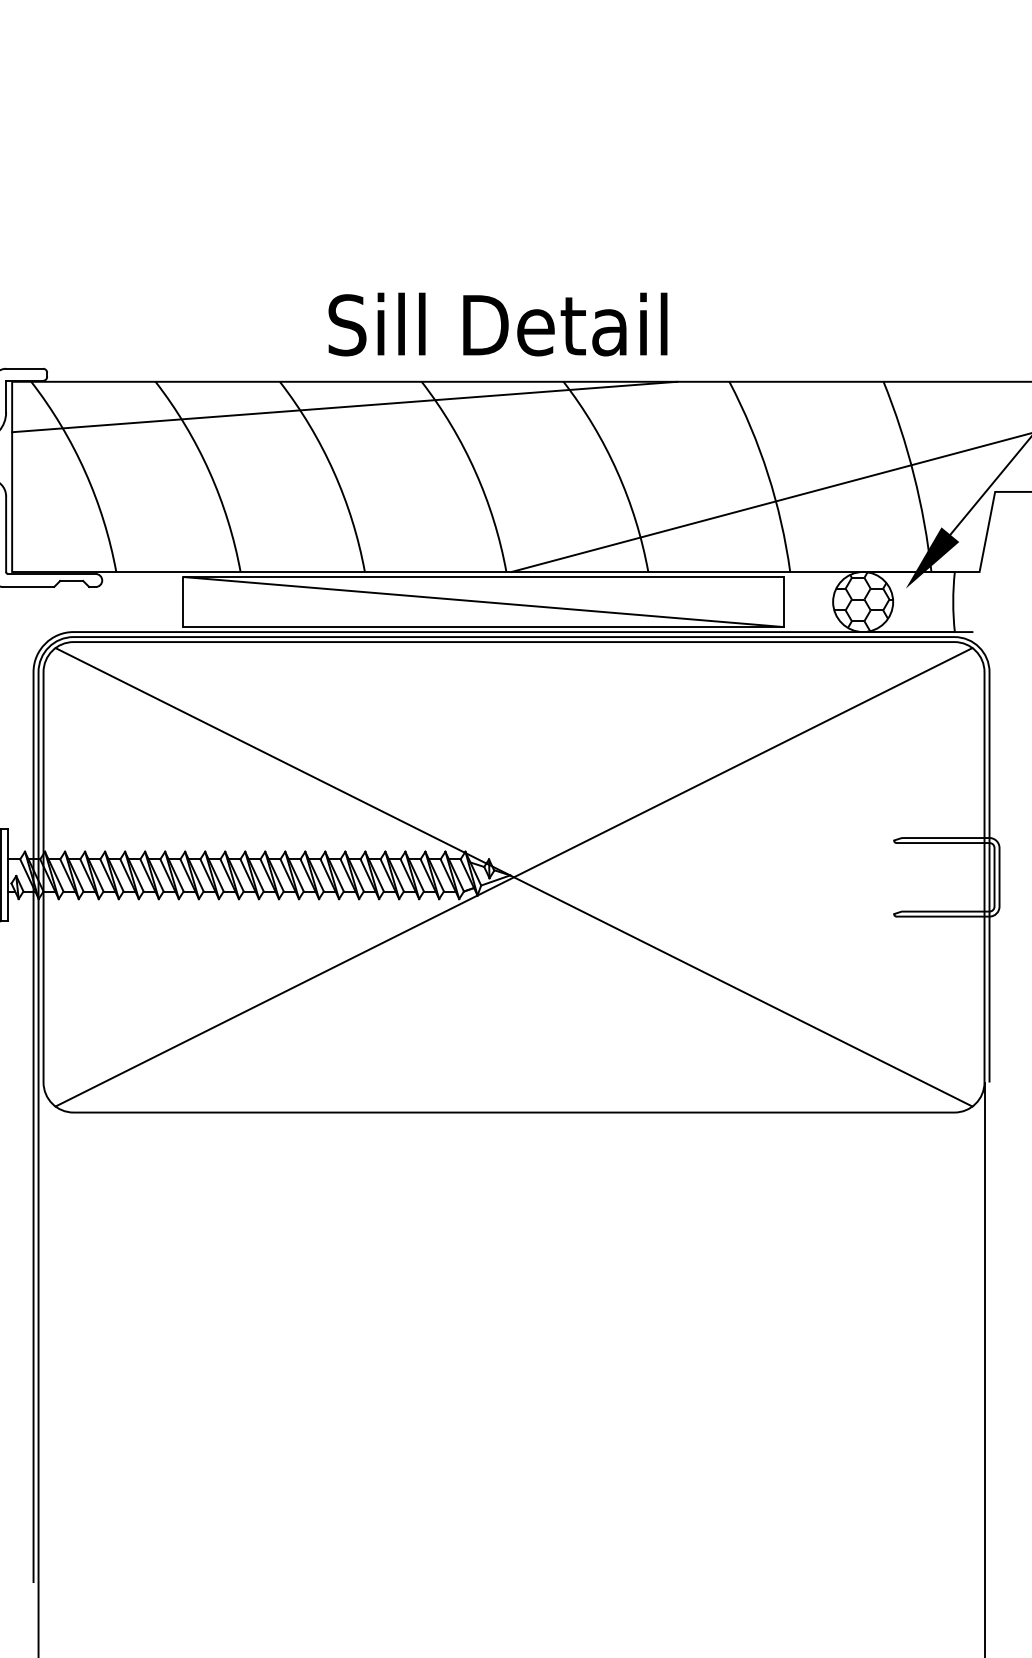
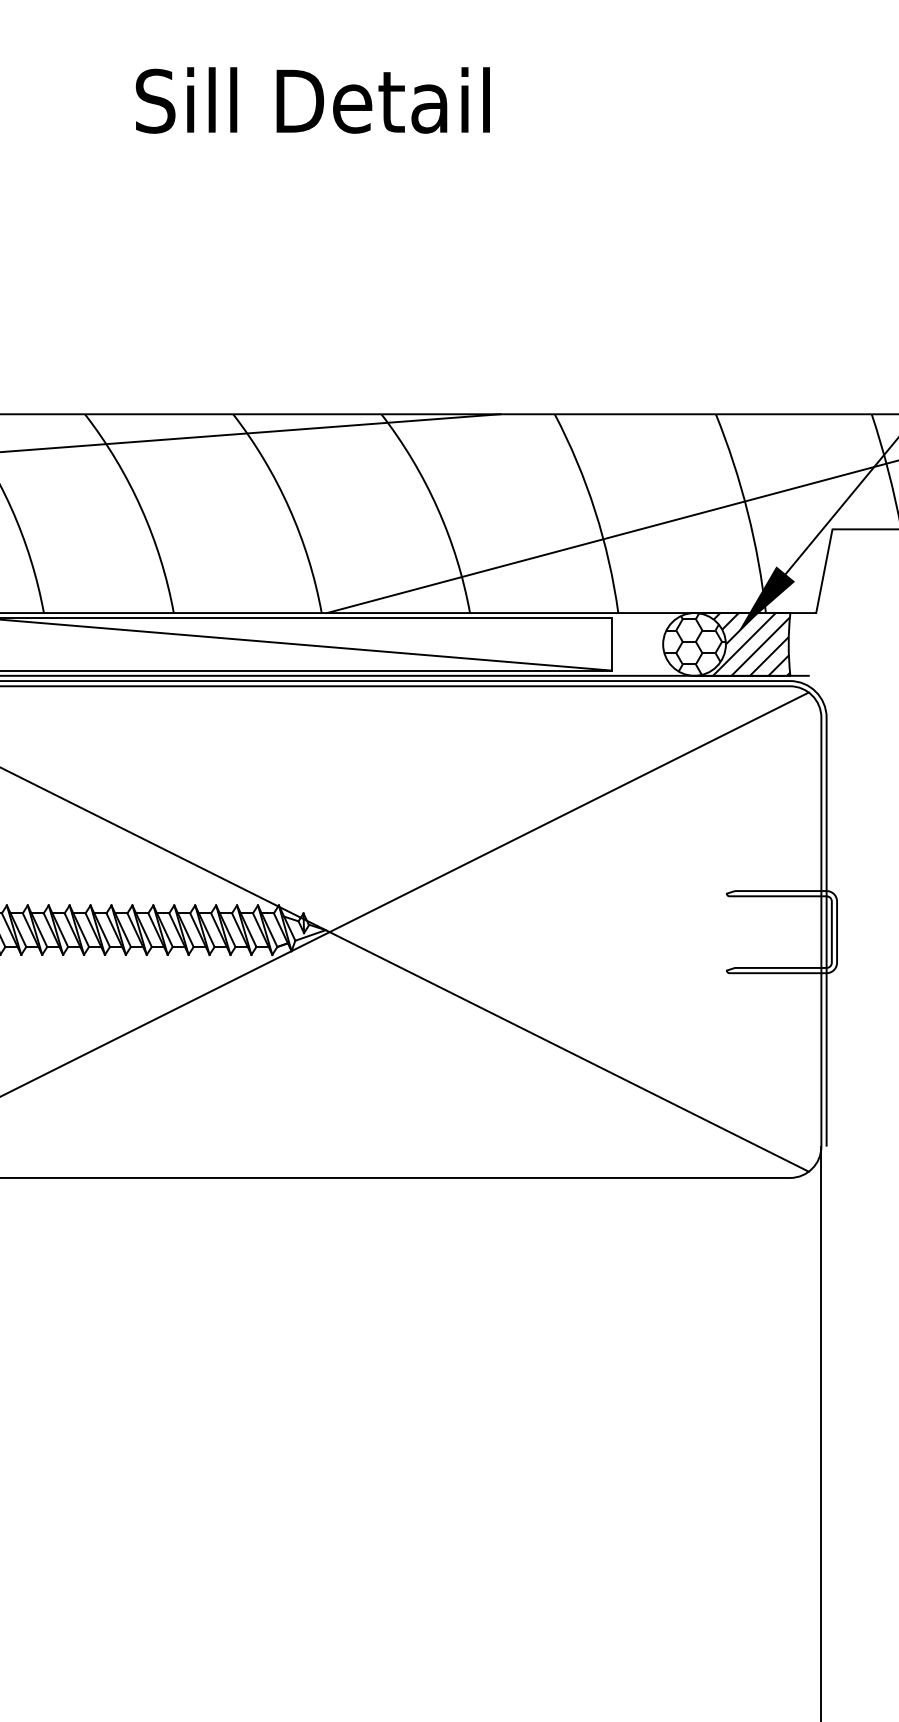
text: (497, 324) -> (312, 100), moved
hatch: (911, 602) -> (745, 644), added

